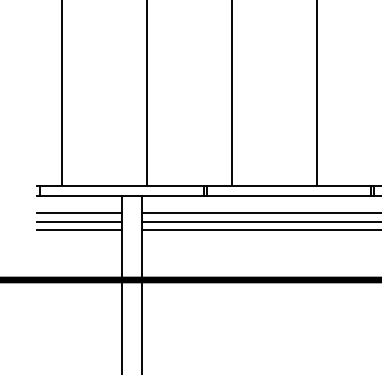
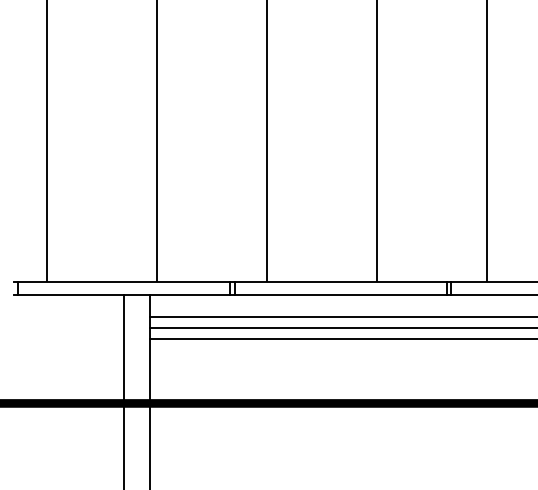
line: (78, 212) -> (68, 316), removed
line: (78, 221) -> (68, 327), removed
line: (78, 229) -> (68, 338), removed

